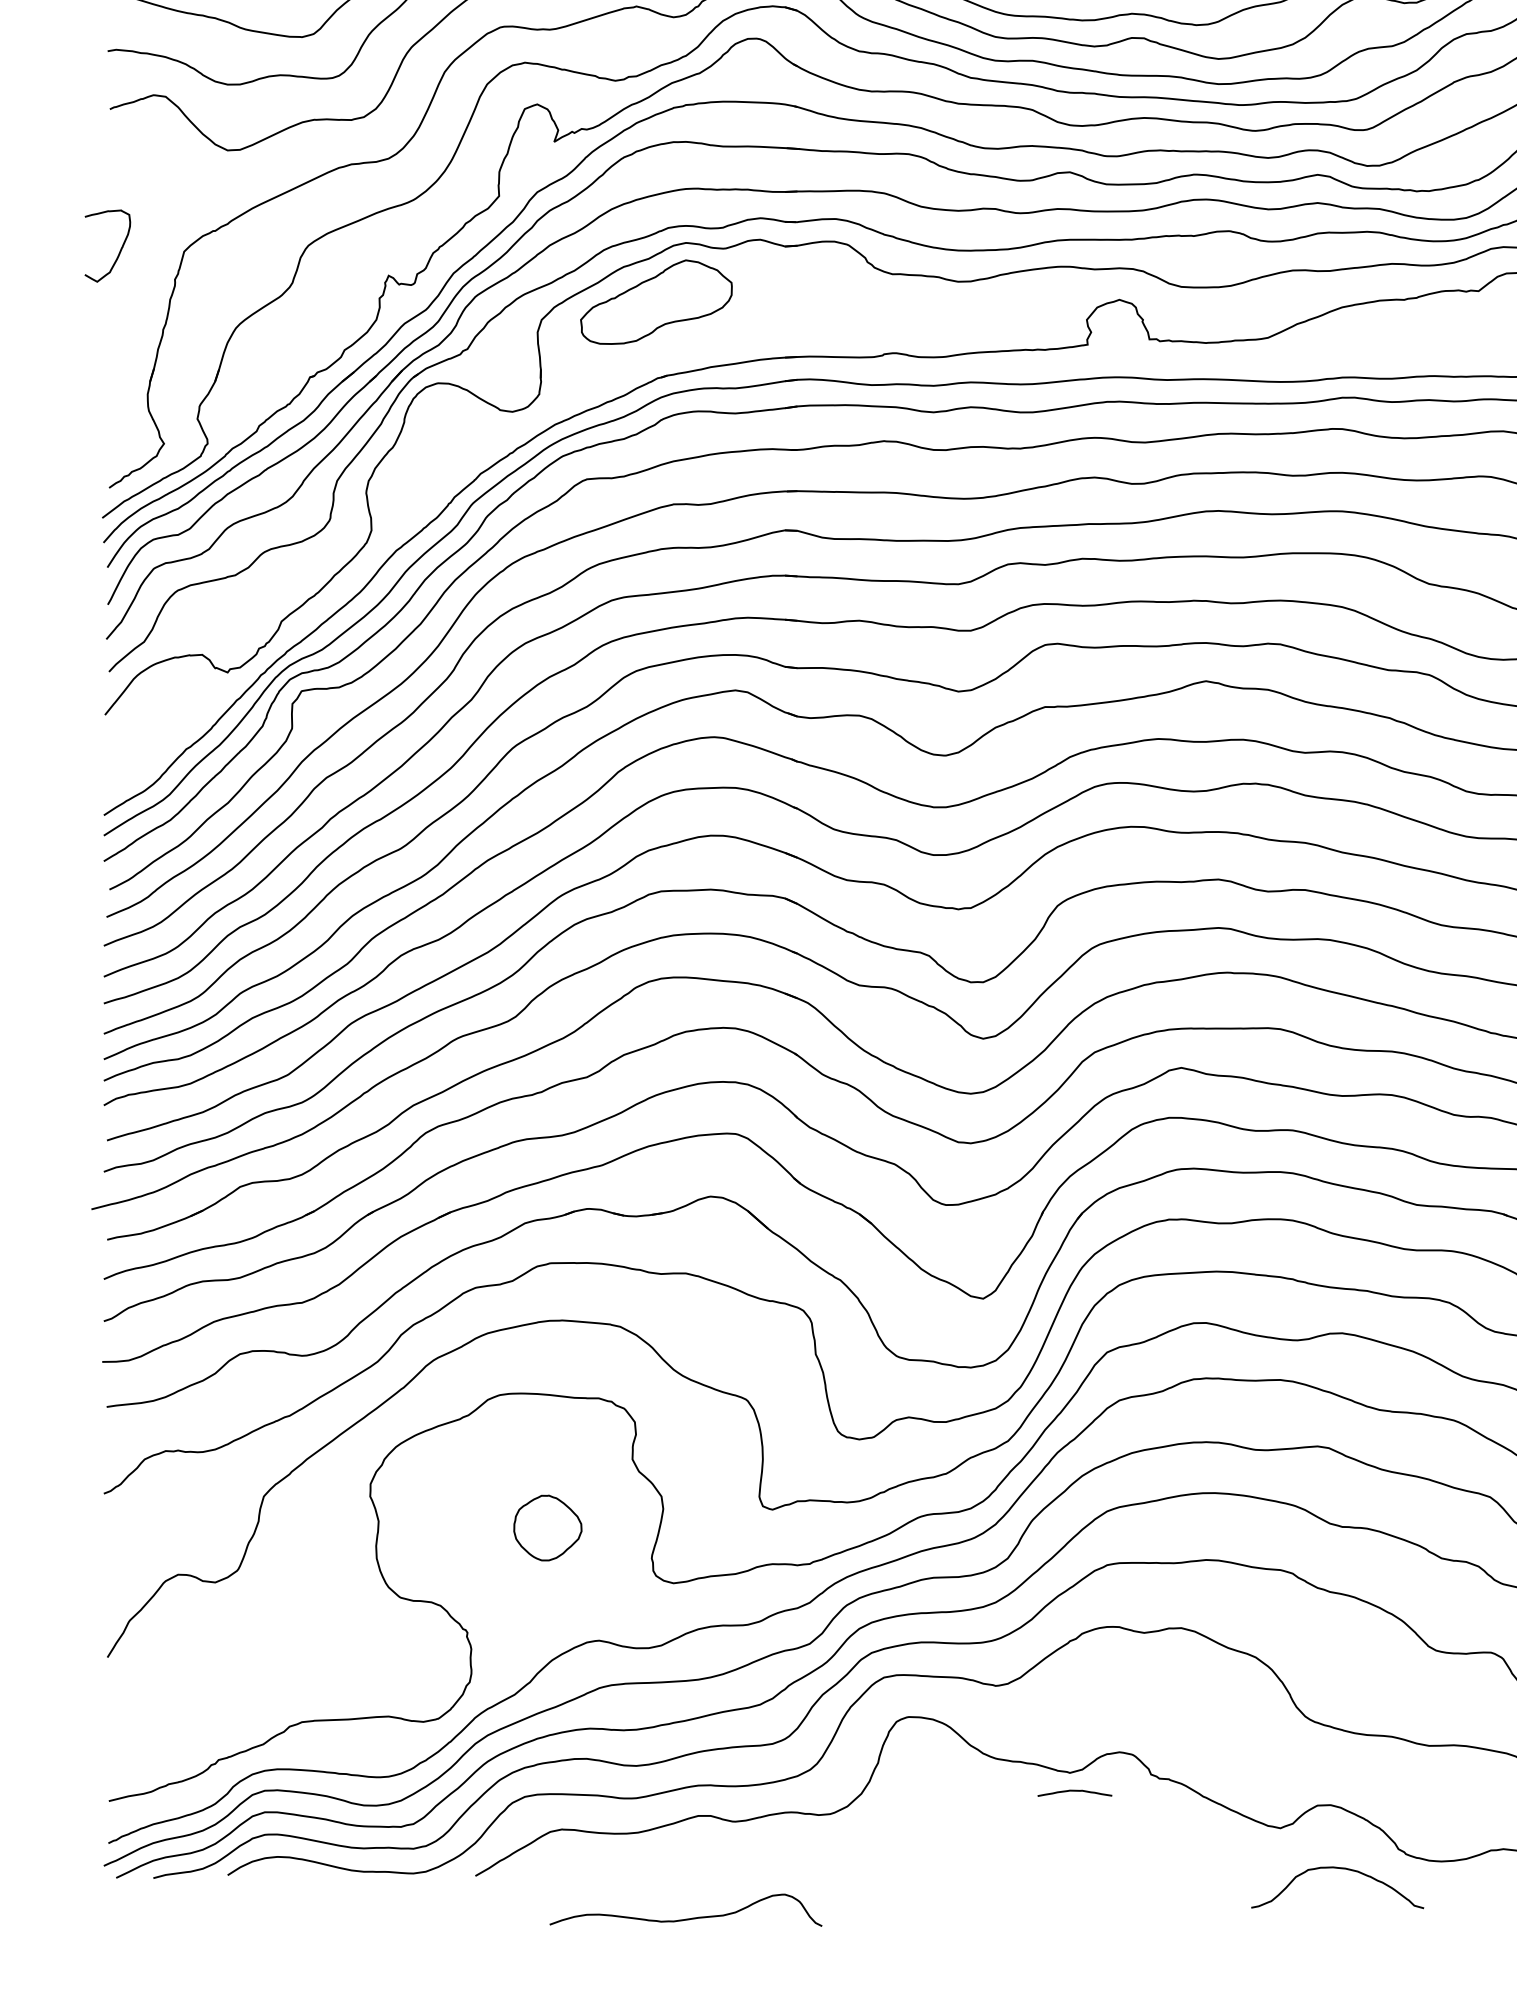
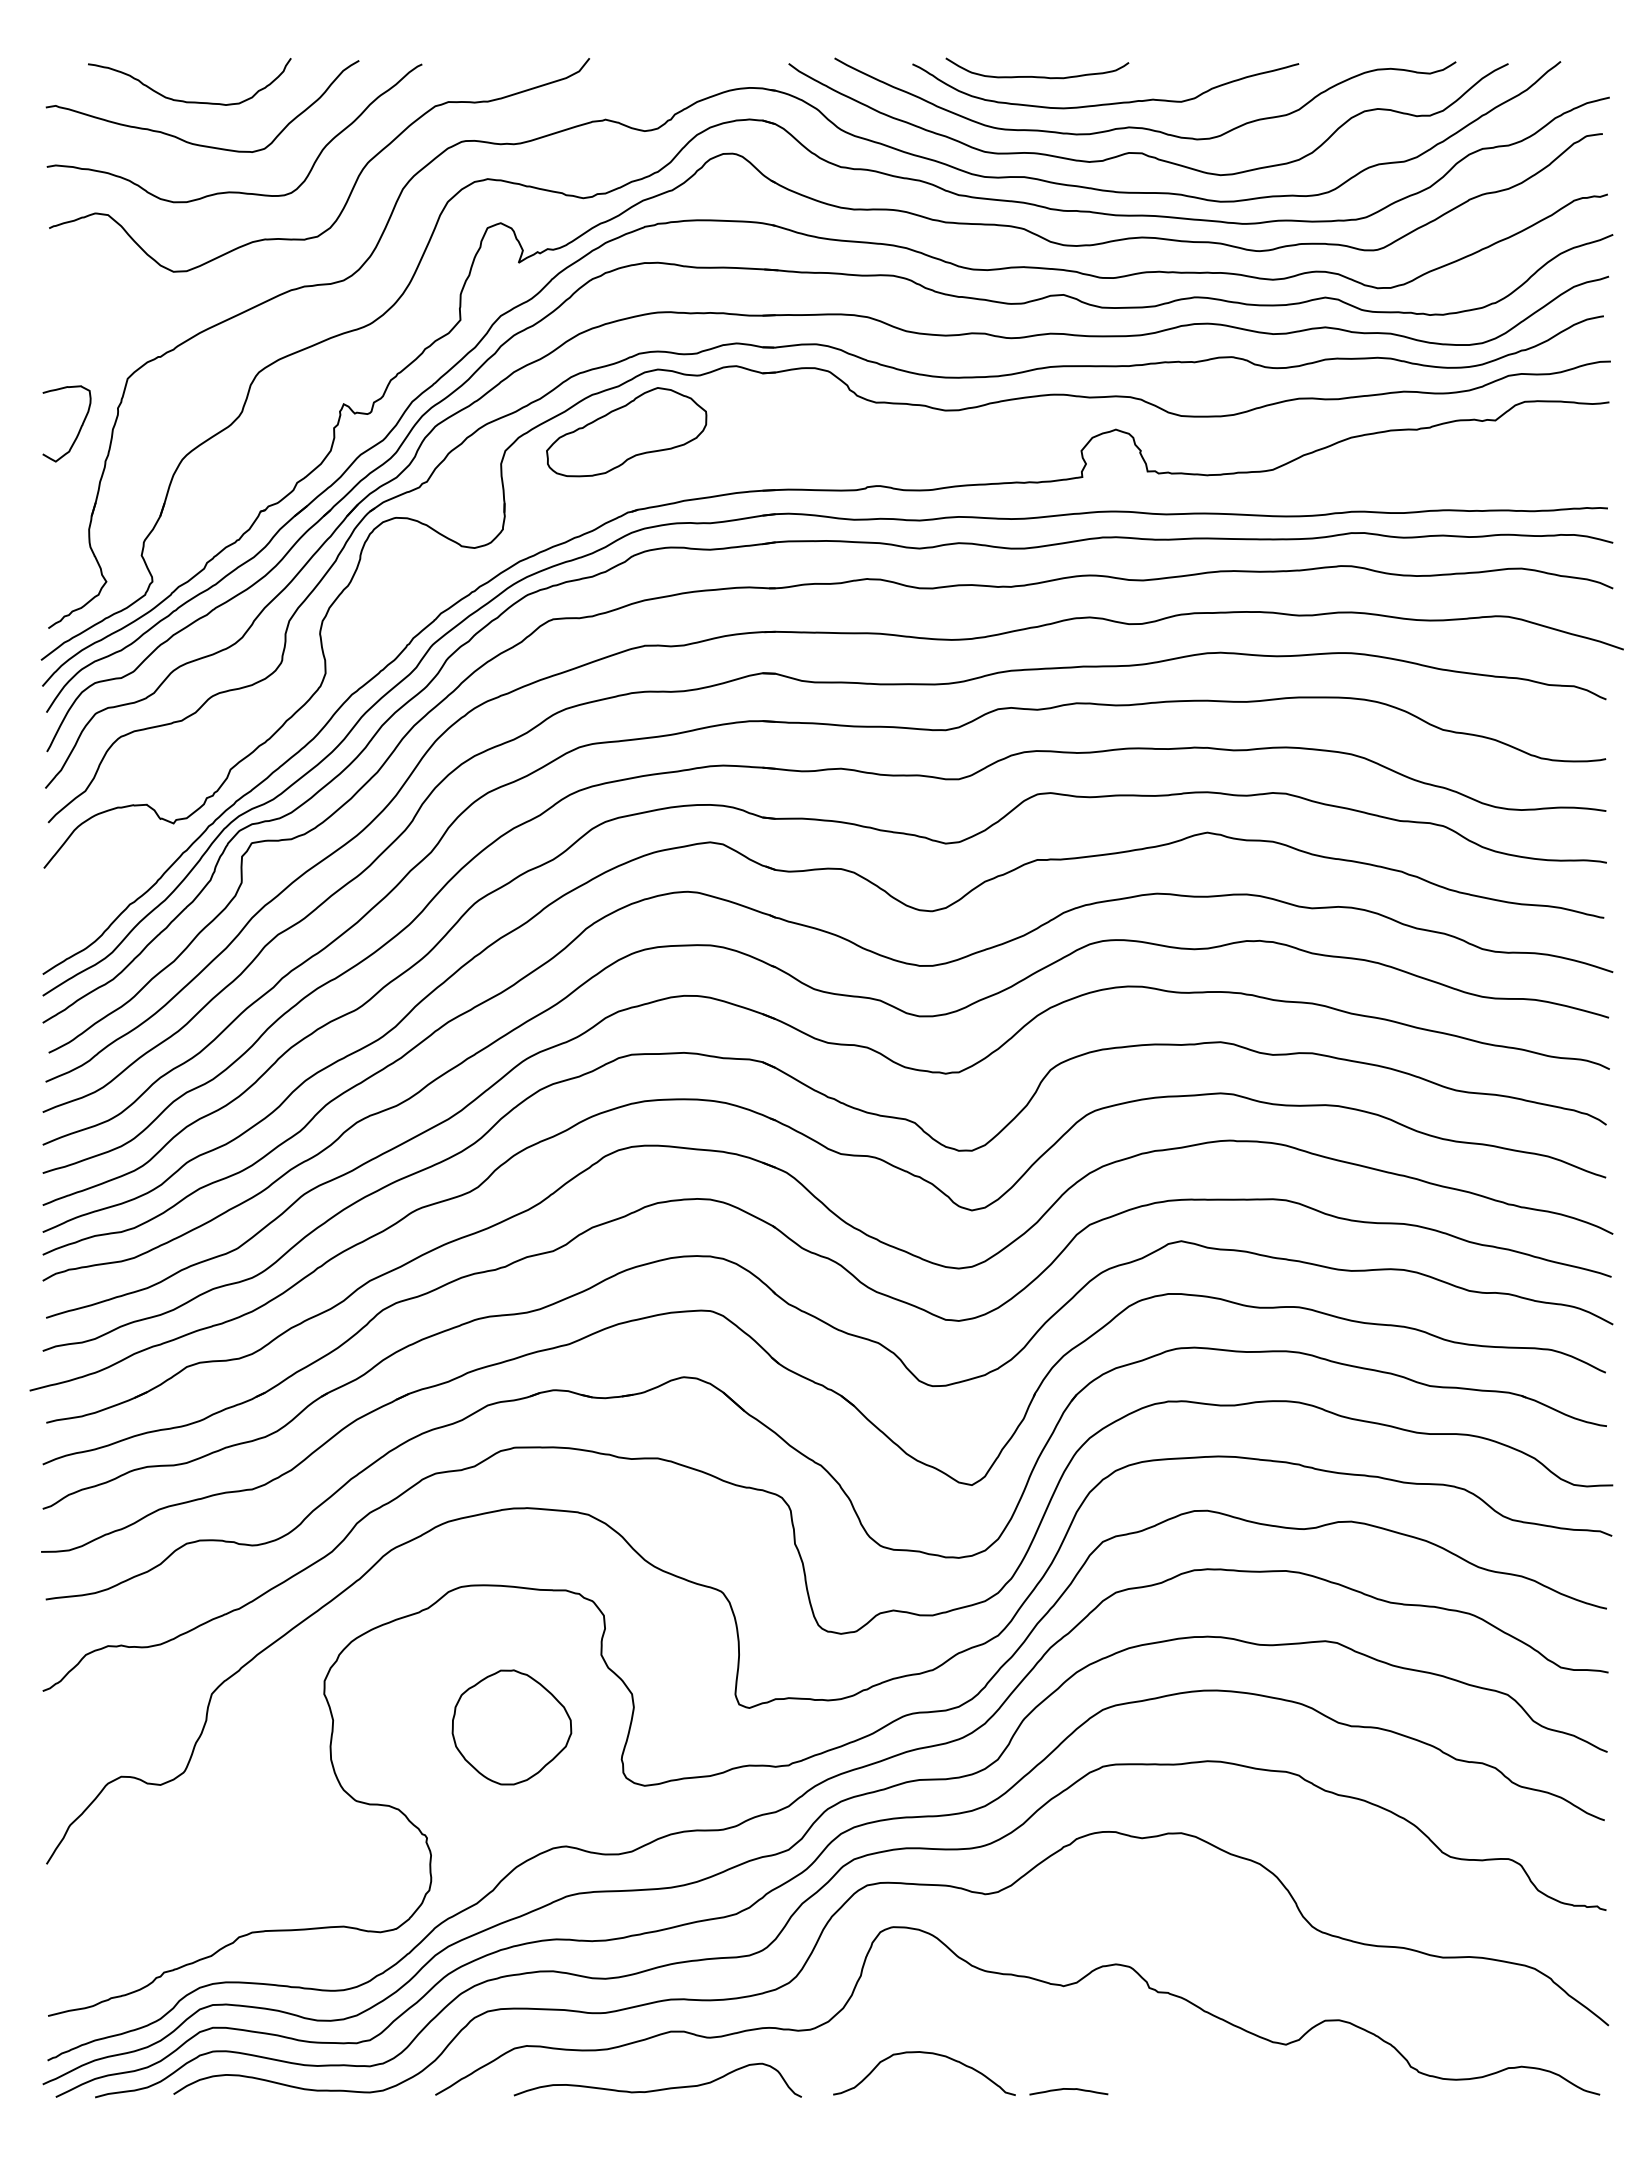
curve: (119, 250) -> (79, 428), moved
part: (547, 1528) -> (511, 1727), size x1.67
curve: (1074, 1791) -> (1068, 2089), moved
curve: (1337, 1868) -> (924, 2053), moved
curve: (689, 1918) -> (661, 2088), moved

